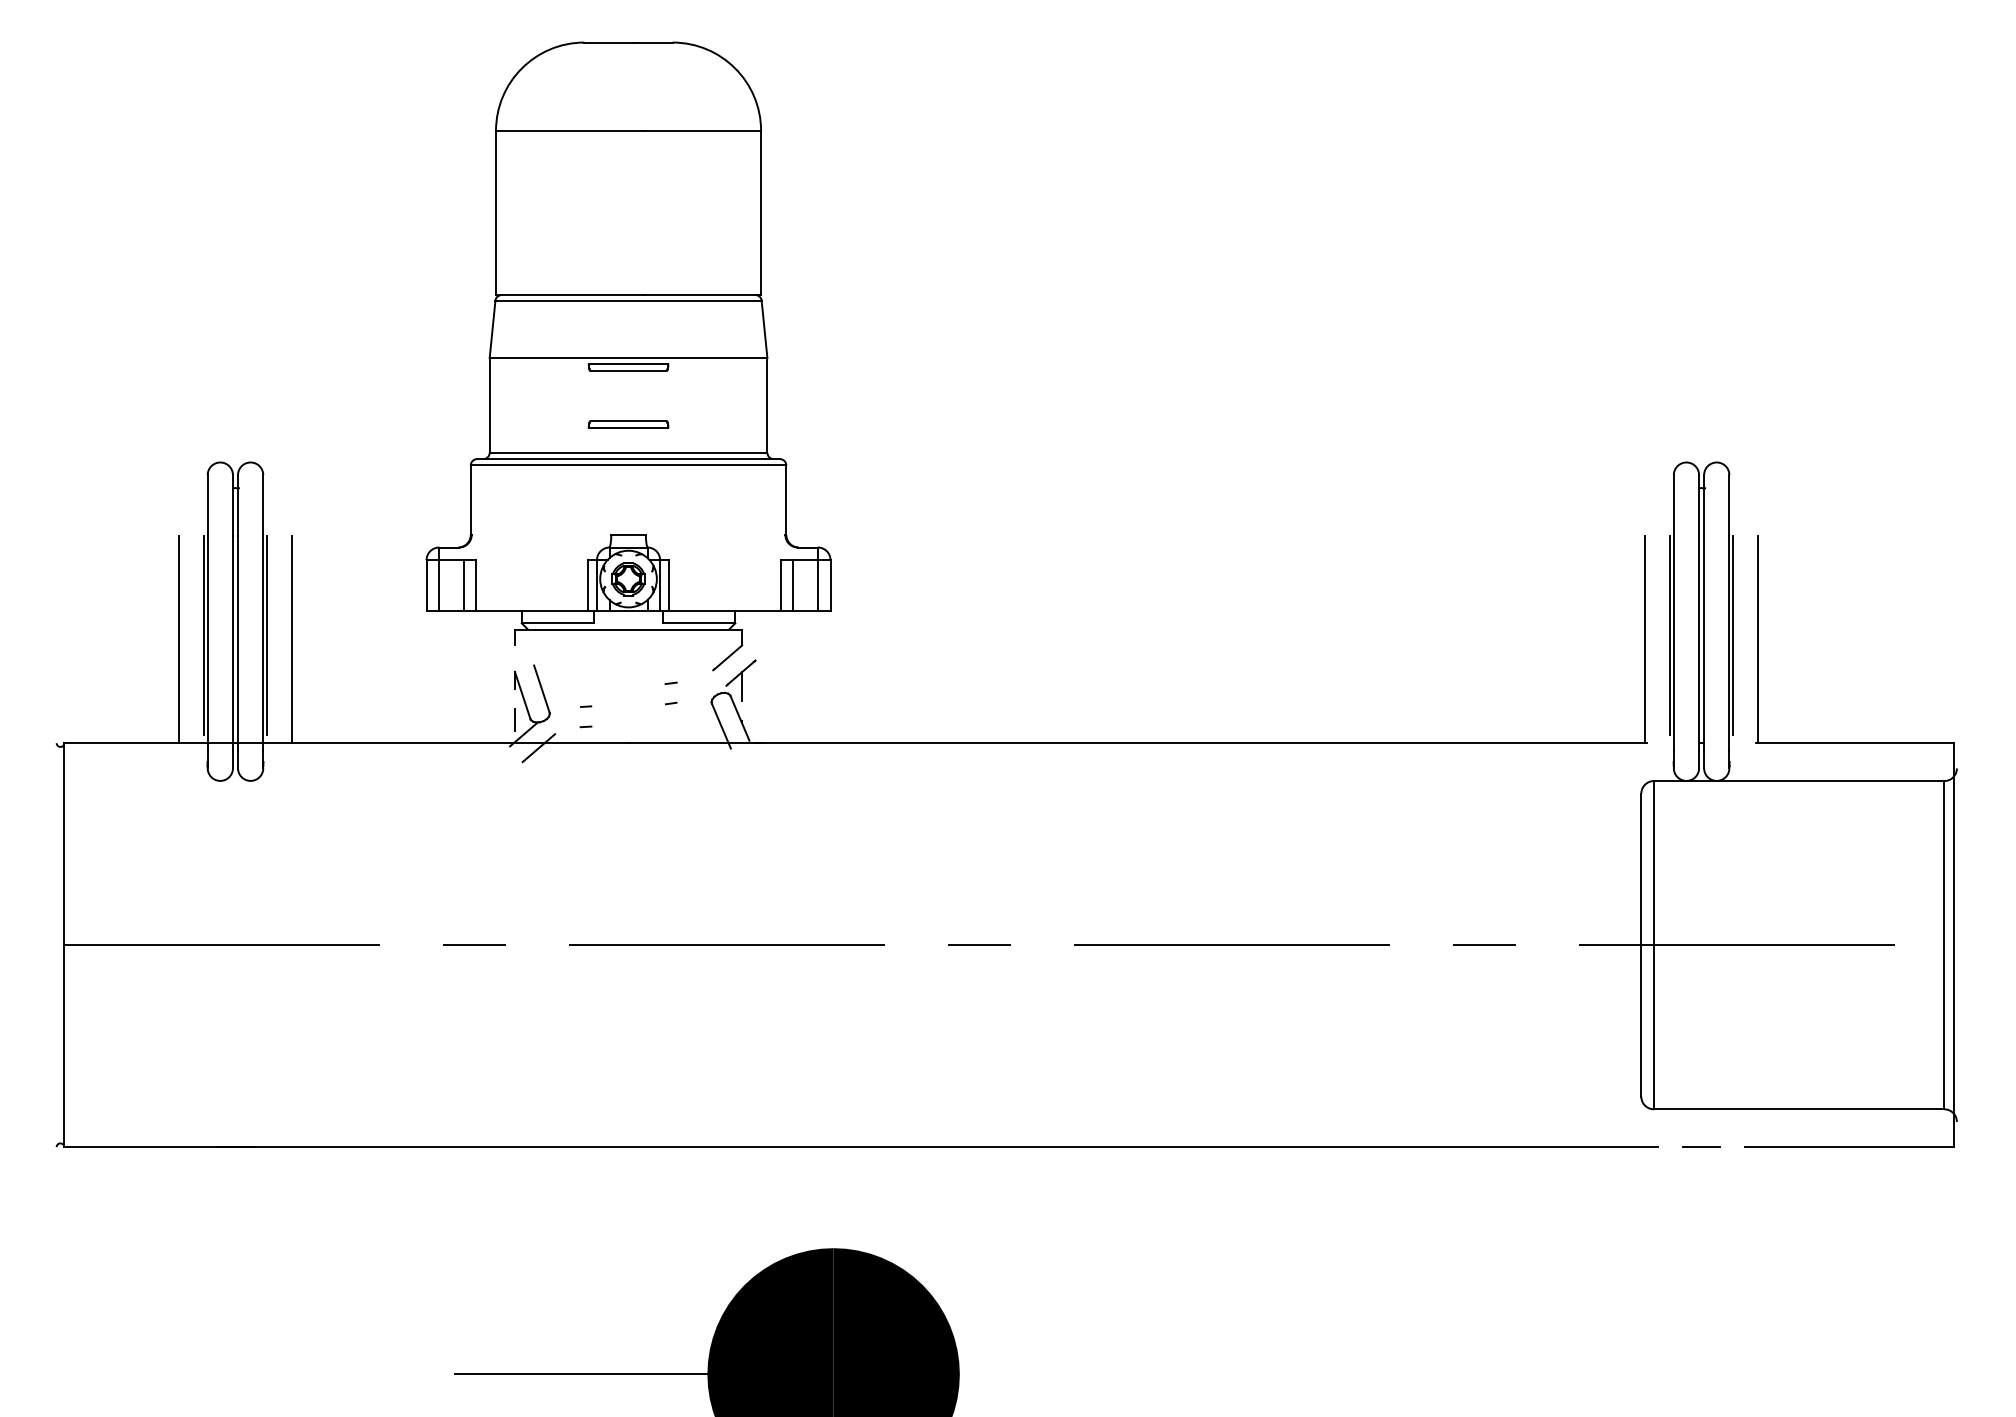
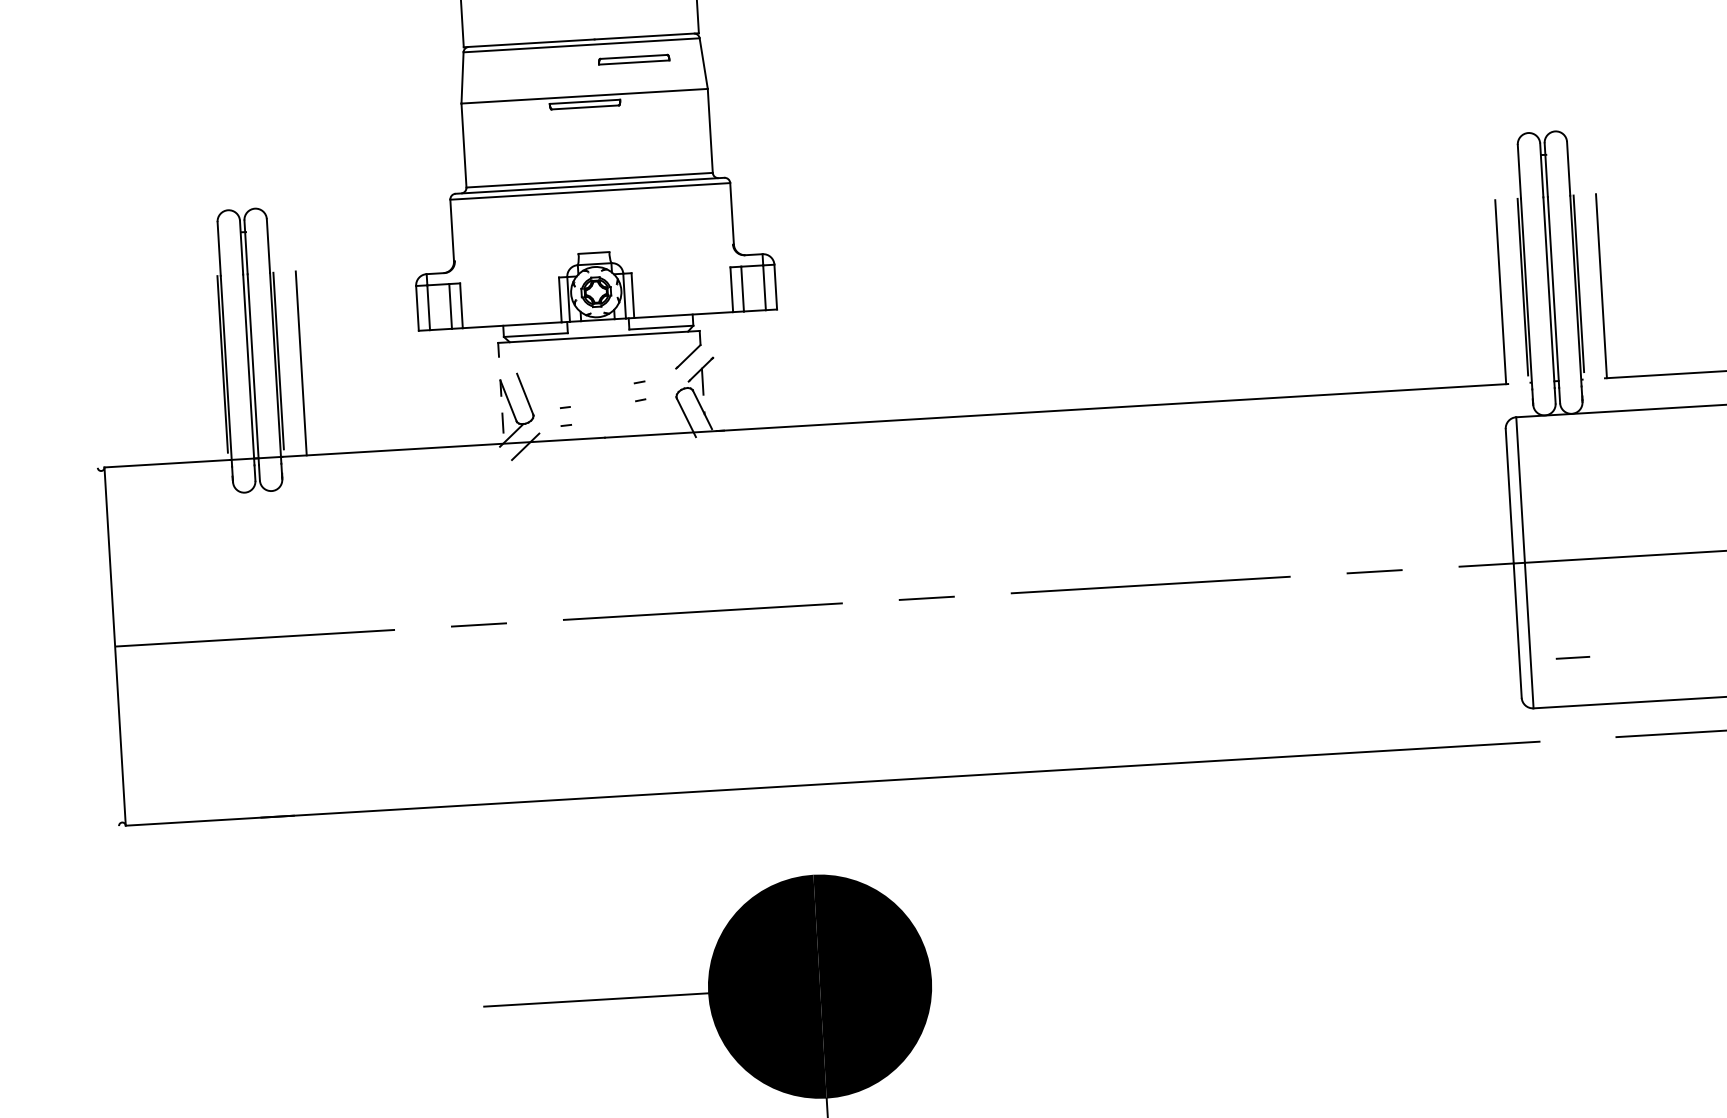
part: (628, 424) -> (634, 59), moved
line: (178, 639) -> (200, 369), removed
line: (1701, 1146) -> (1572, 657), moved

